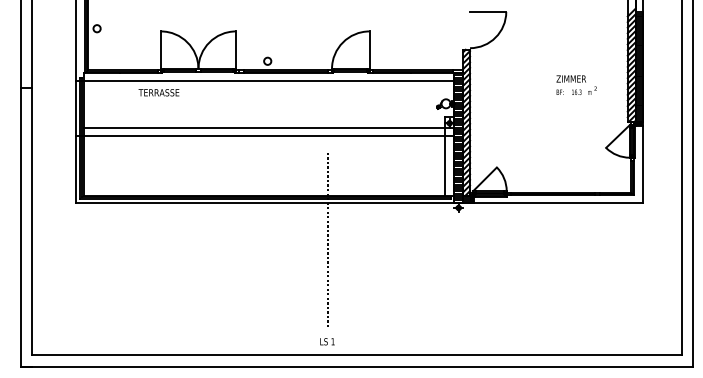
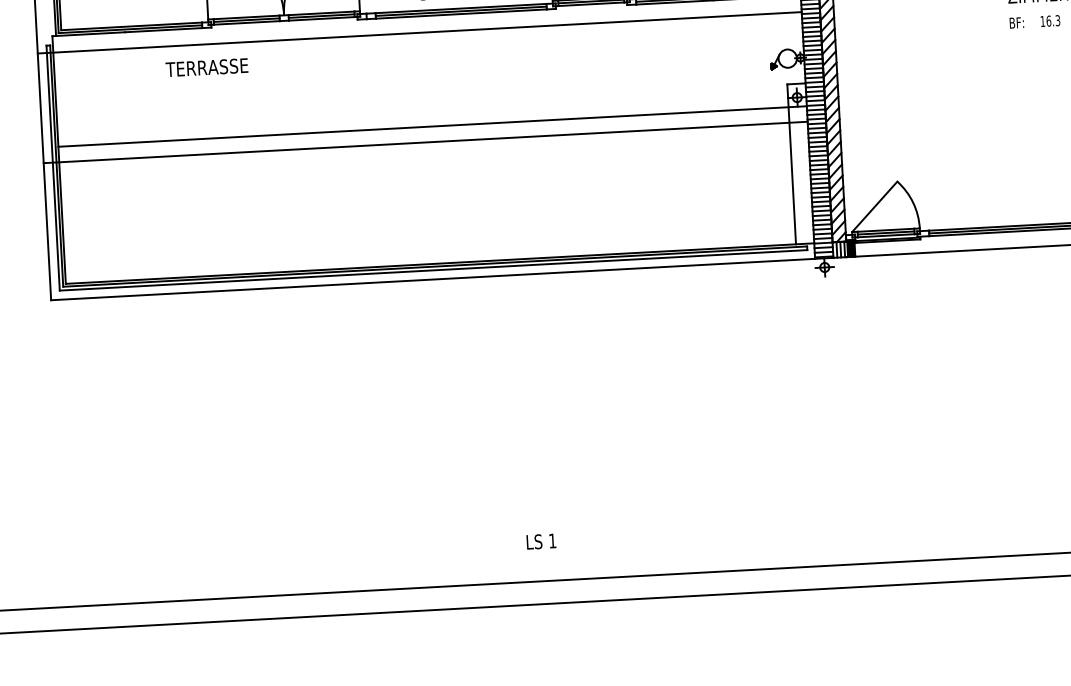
line: (327, 240) -> (563, 347), removed
text: (327, 341) -> (541, 541), moved

